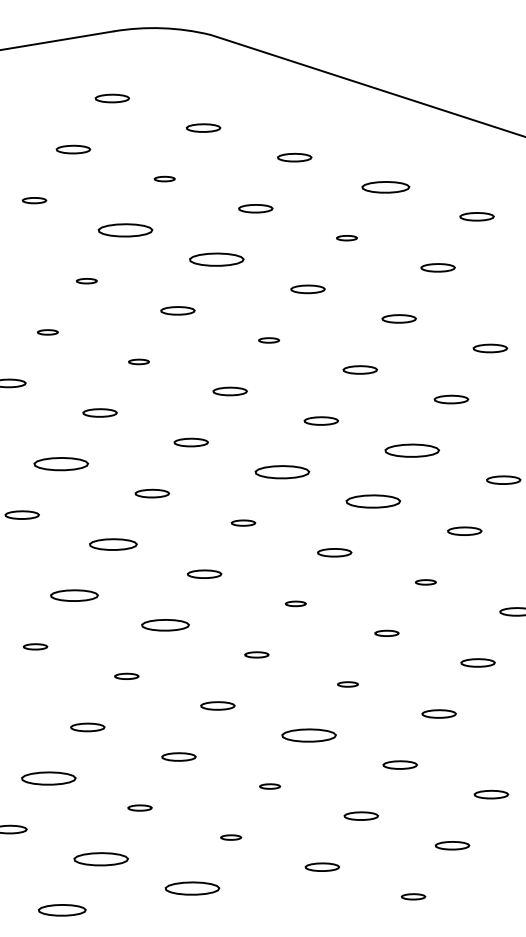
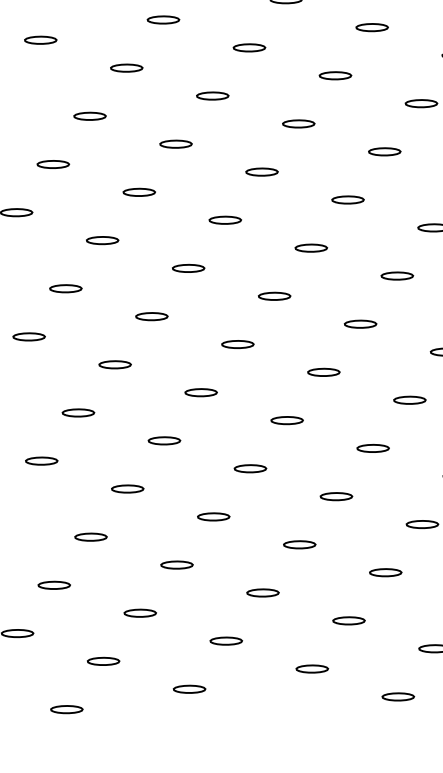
part: (164, 178) -> (163, 19), size x1.67
part: (385, 186) -> (371, 26), size x0.71
part: (34, 200) -> (40, 40), size x1.43
part: (125, 229) -> (126, 67), size x0.62
part: (346, 237) -> (335, 75), size x1.67
part: (216, 259) -> (212, 95), size x0.62
part: (86, 280) -> (89, 115), size x1.67
part: (47, 332) -> (52, 164), size x1.67
part: (268, 340) -> (261, 172), size x1.67
part: (138, 361) -> (138, 191), size x1.67
part: (412, 450) -> (397, 275), size x0.62
part: (60, 463) -> (65, 288), size x0.62
part: (282, 471) -> (274, 295), size x0.62
part: (373, 501) -> (360, 324), size x0.62
part: (243, 522) -> (237, 343), size x1.43
part: (113, 544) -> (115, 364), size x0.71
part: (425, 582) -> (409, 400), size x1.67
part: (74, 595) -> (78, 412), size x0.71
part: (295, 603) -> (286, 420), size x1.67
part: (165, 625) -> (164, 441), size x0.71
part: (386, 633) -> (372, 448), size x1.43
part: (35, 646) -> (41, 460), size x1.43
part: (256, 654) -> (250, 468), size x1.43
part: (126, 676) -> (127, 489), size x1.43
part: (347, 684) -> (335, 496), size x1.67
part: (308, 735) -> (299, 544), size x0.62
part: (48, 778) -> (53, 585), size x0.62
part: (269, 786) -> (262, 592), size x1.67
part: (139, 807) -> (139, 612), size x1.43
part: (230, 837) -> (225, 641), size x1.67
part: (100, 858) -> (102, 660), size x0.62
part: (191, 888) -> (188, 689), size x0.62
part: (413, 896) -> (398, 696), size x1.43
part: (61, 909) -> (66, 708), size x0.71

